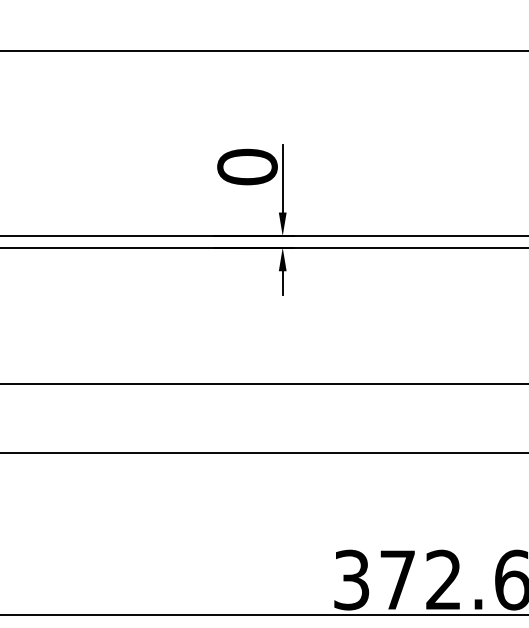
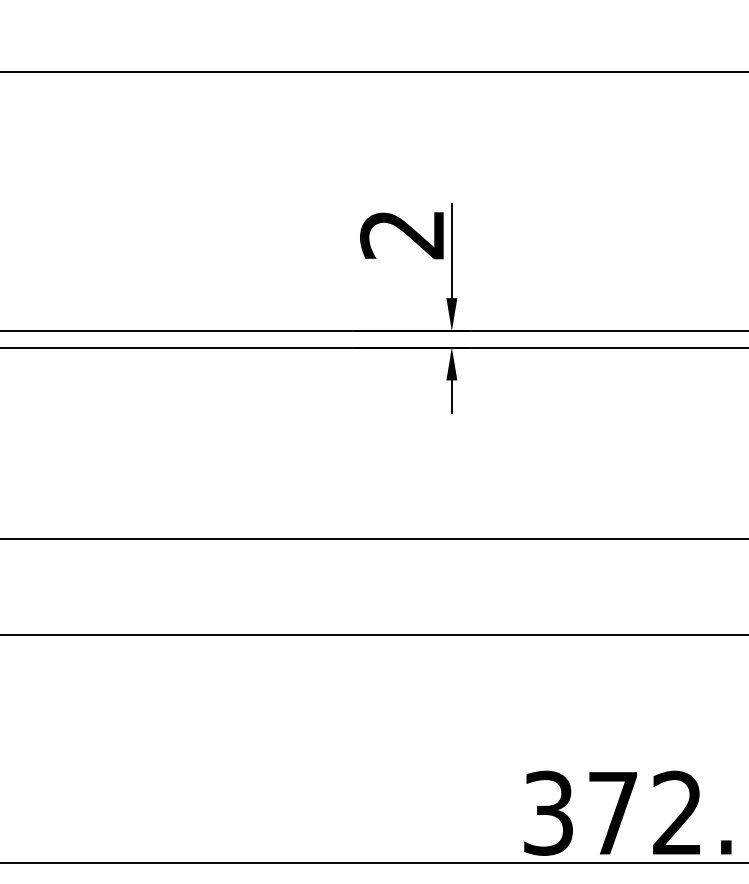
text: (247, 166) -> (402, 233), 0 -> 2

